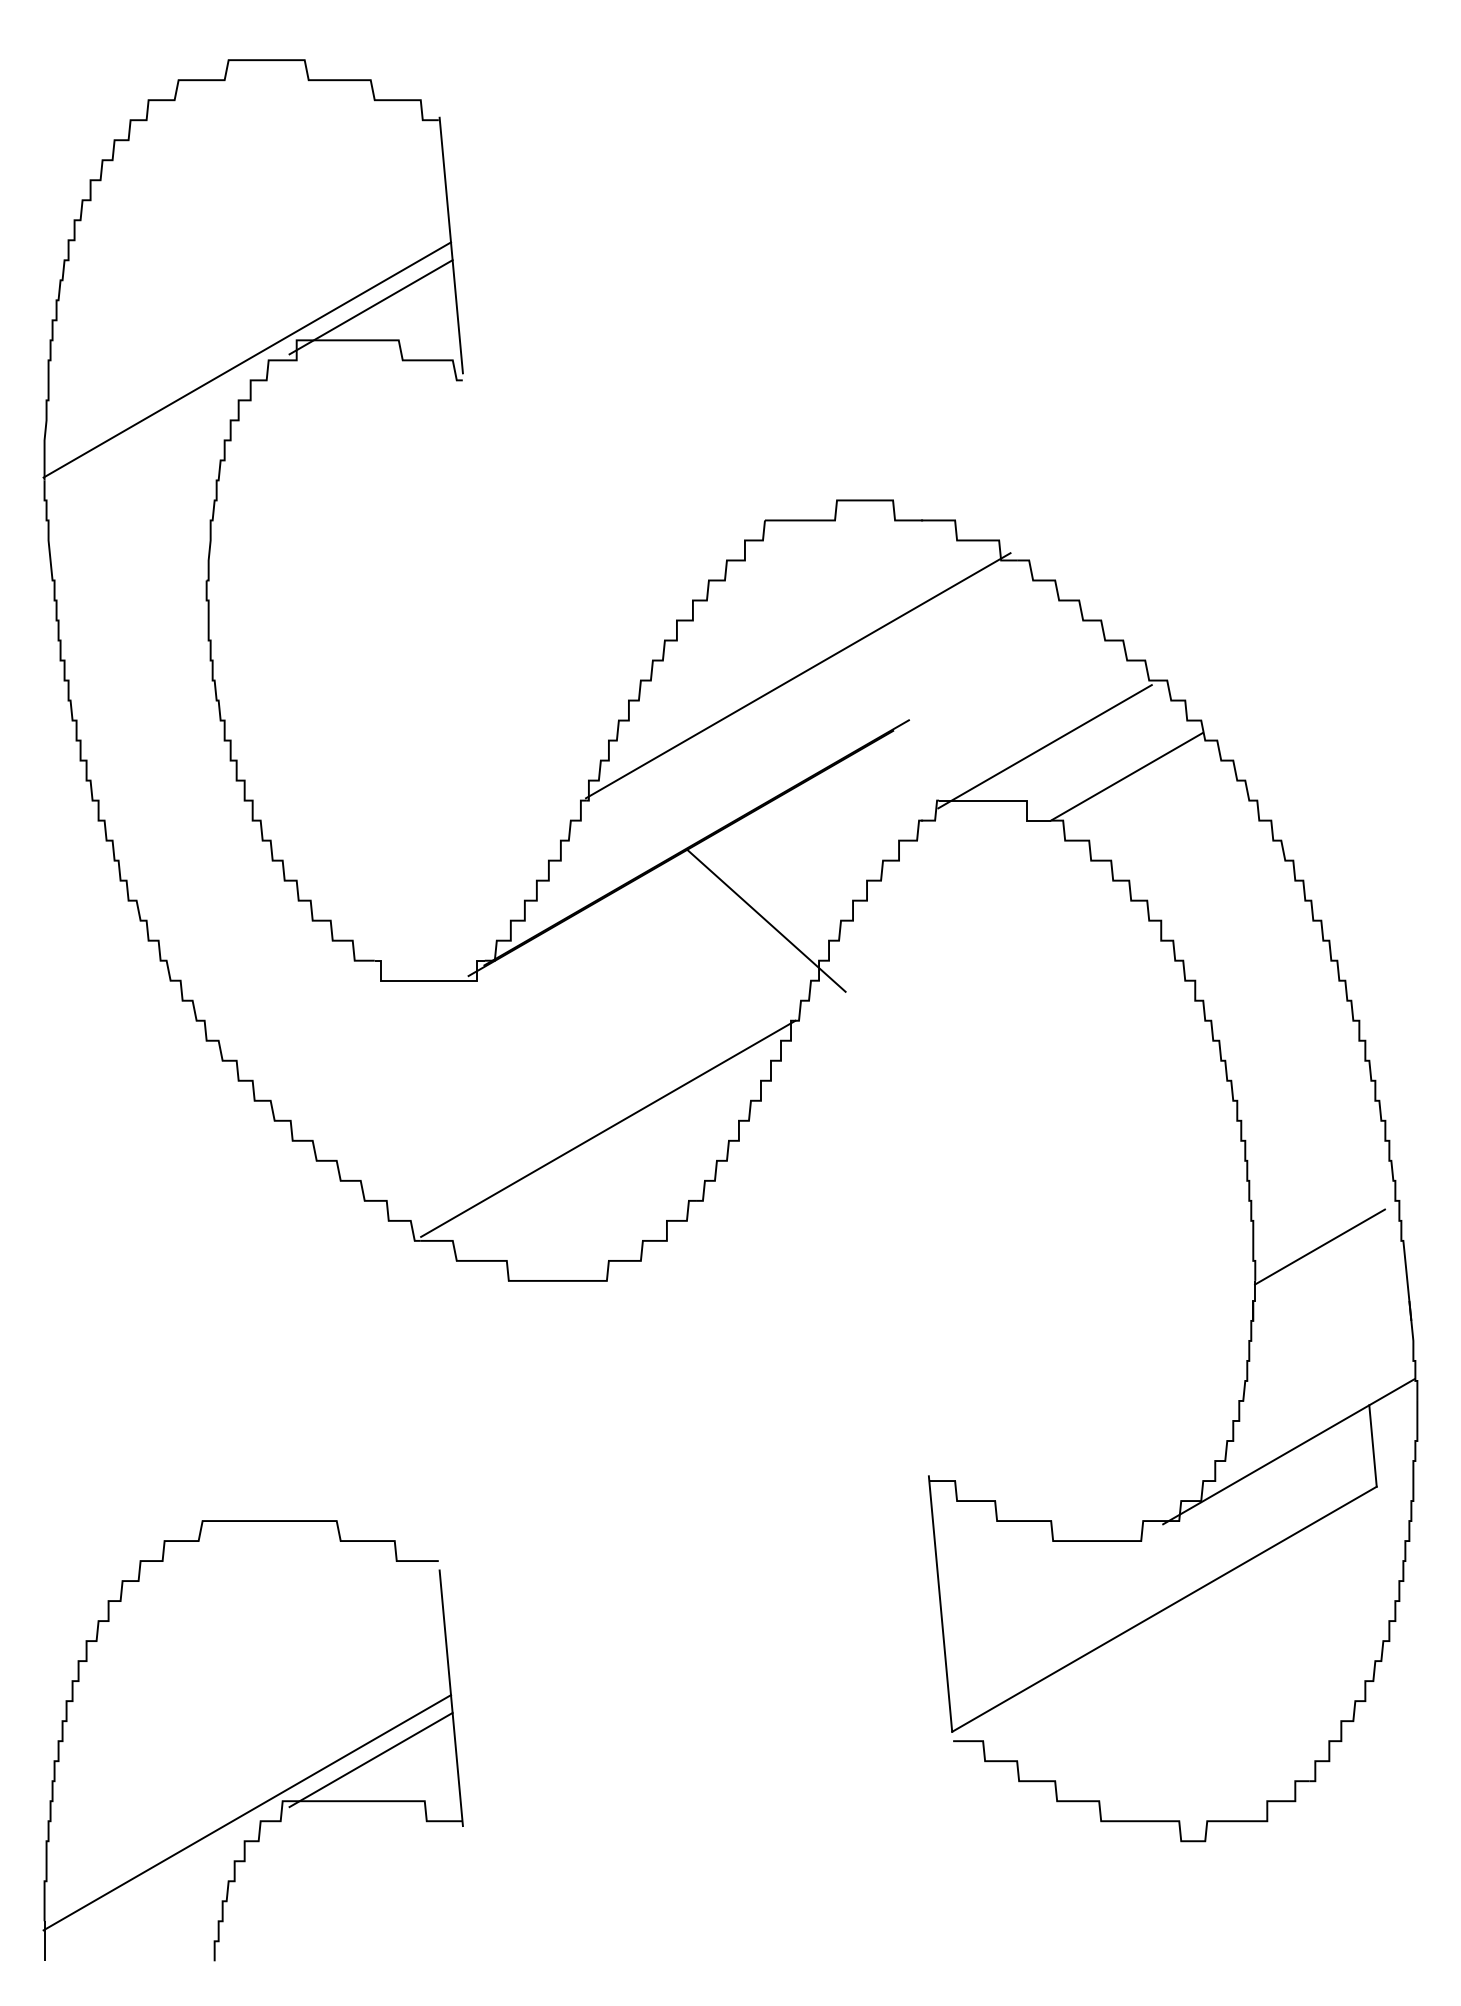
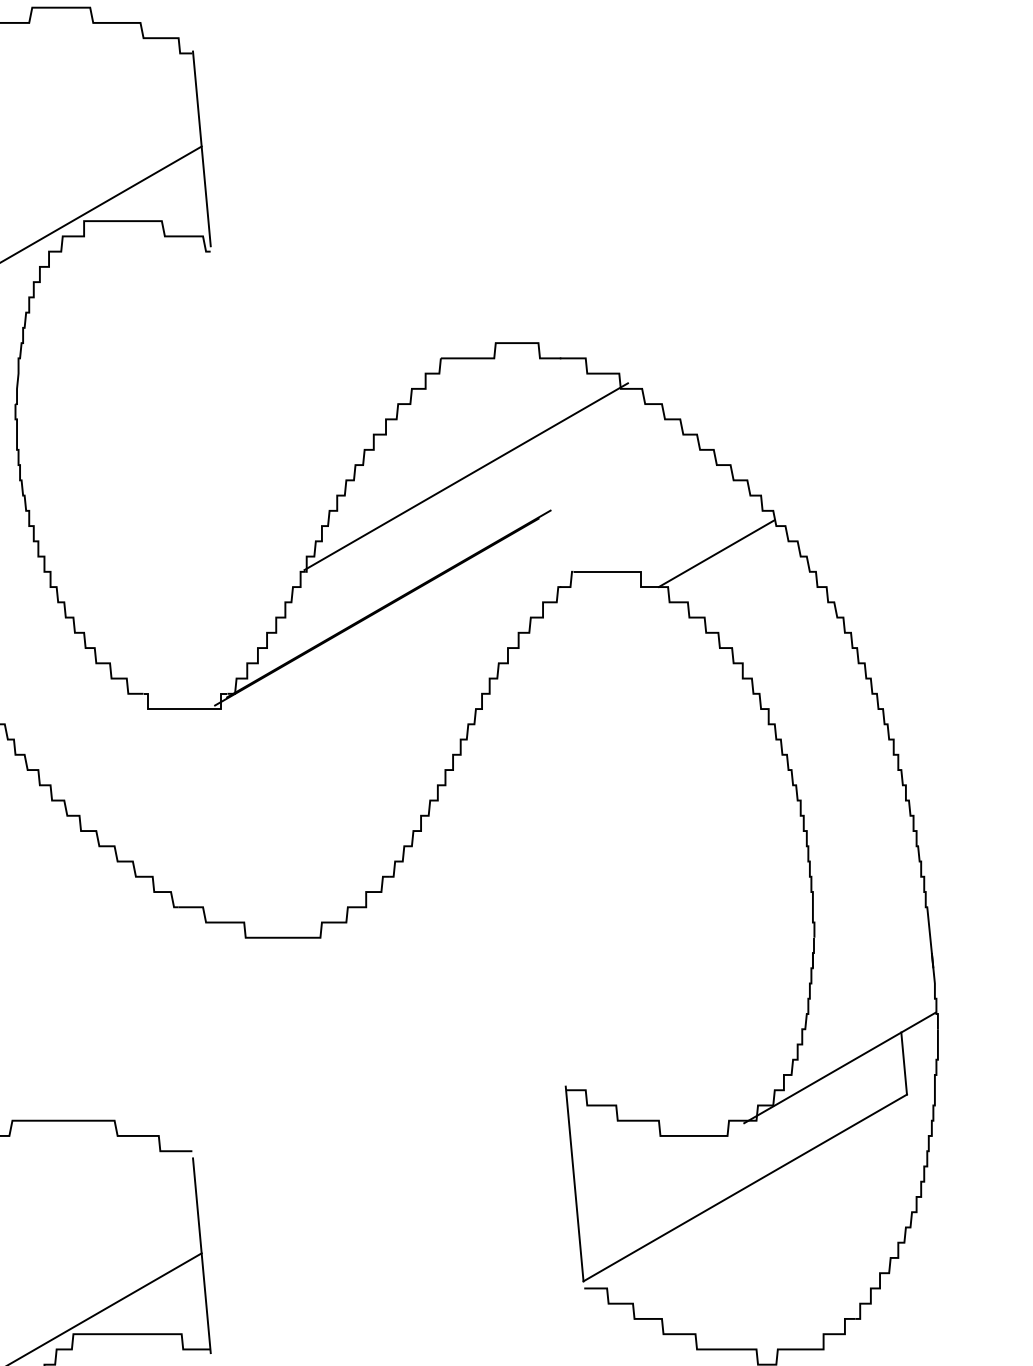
line: (370, 307) -> (140, 196), removed
line: (1044, 746) -> (653, 530), removed
line: (766, 920) -> (442, 663), removed
line: (608, 1128) -> (321, 821), removed
line: (1319, 1246) -> (863, 911), removed
line: (370, 1759) -> (140, 1302), removed

